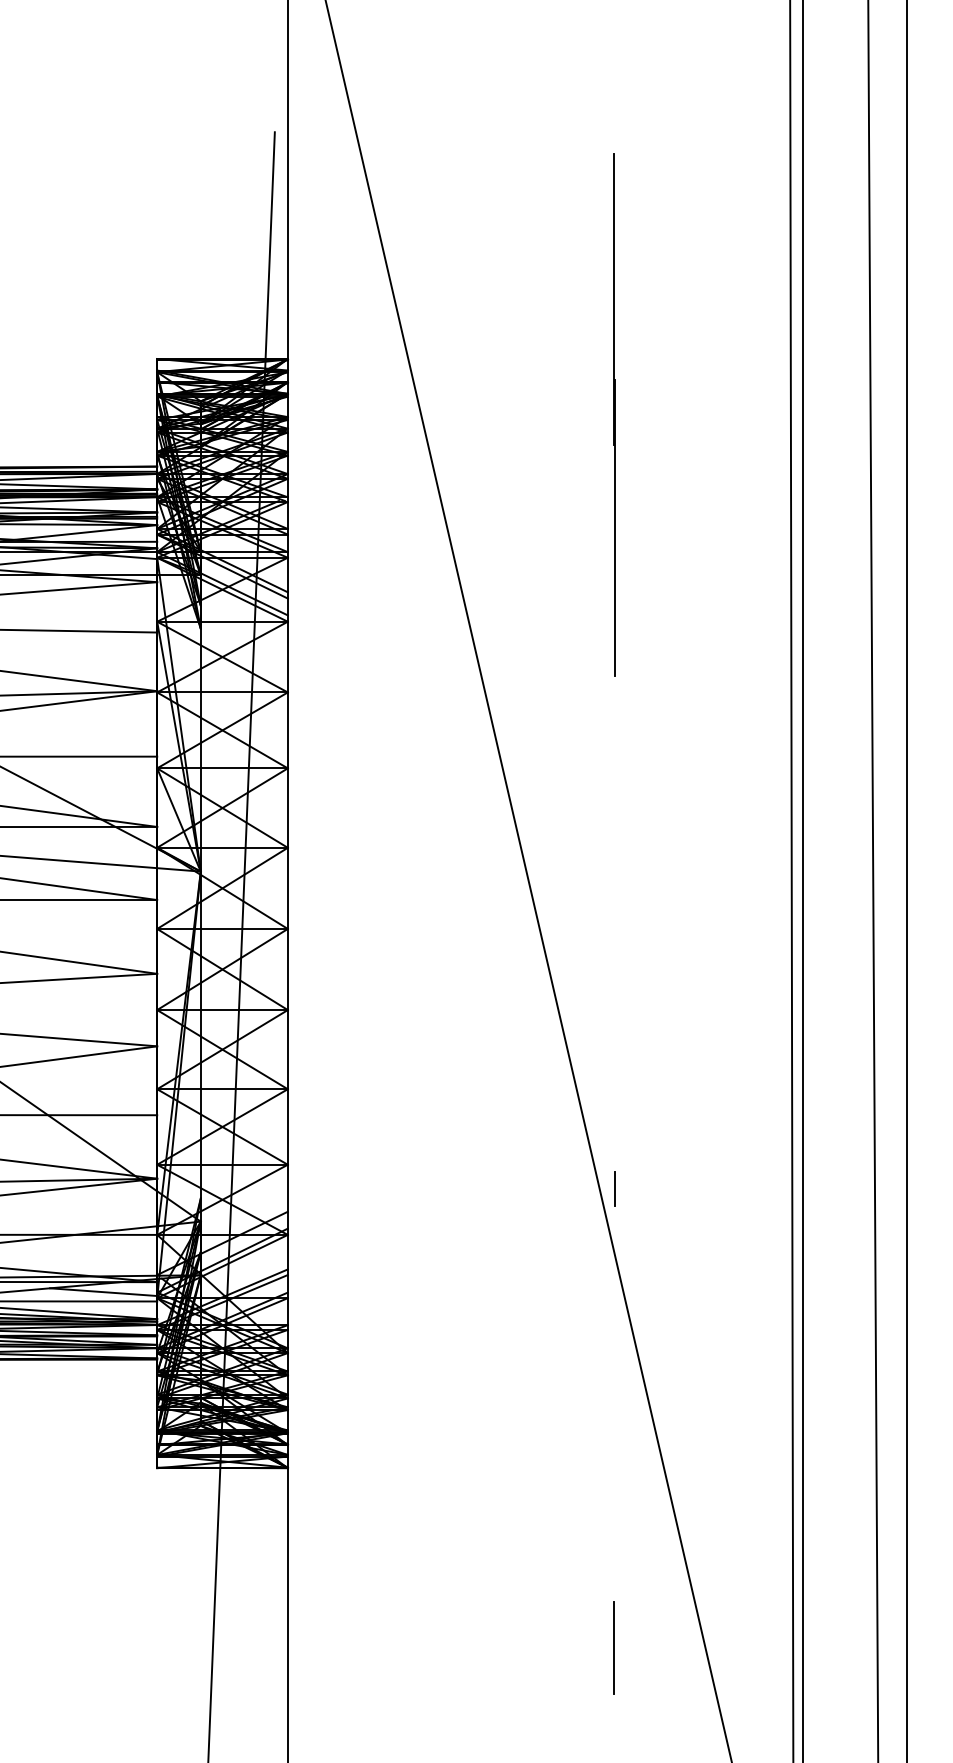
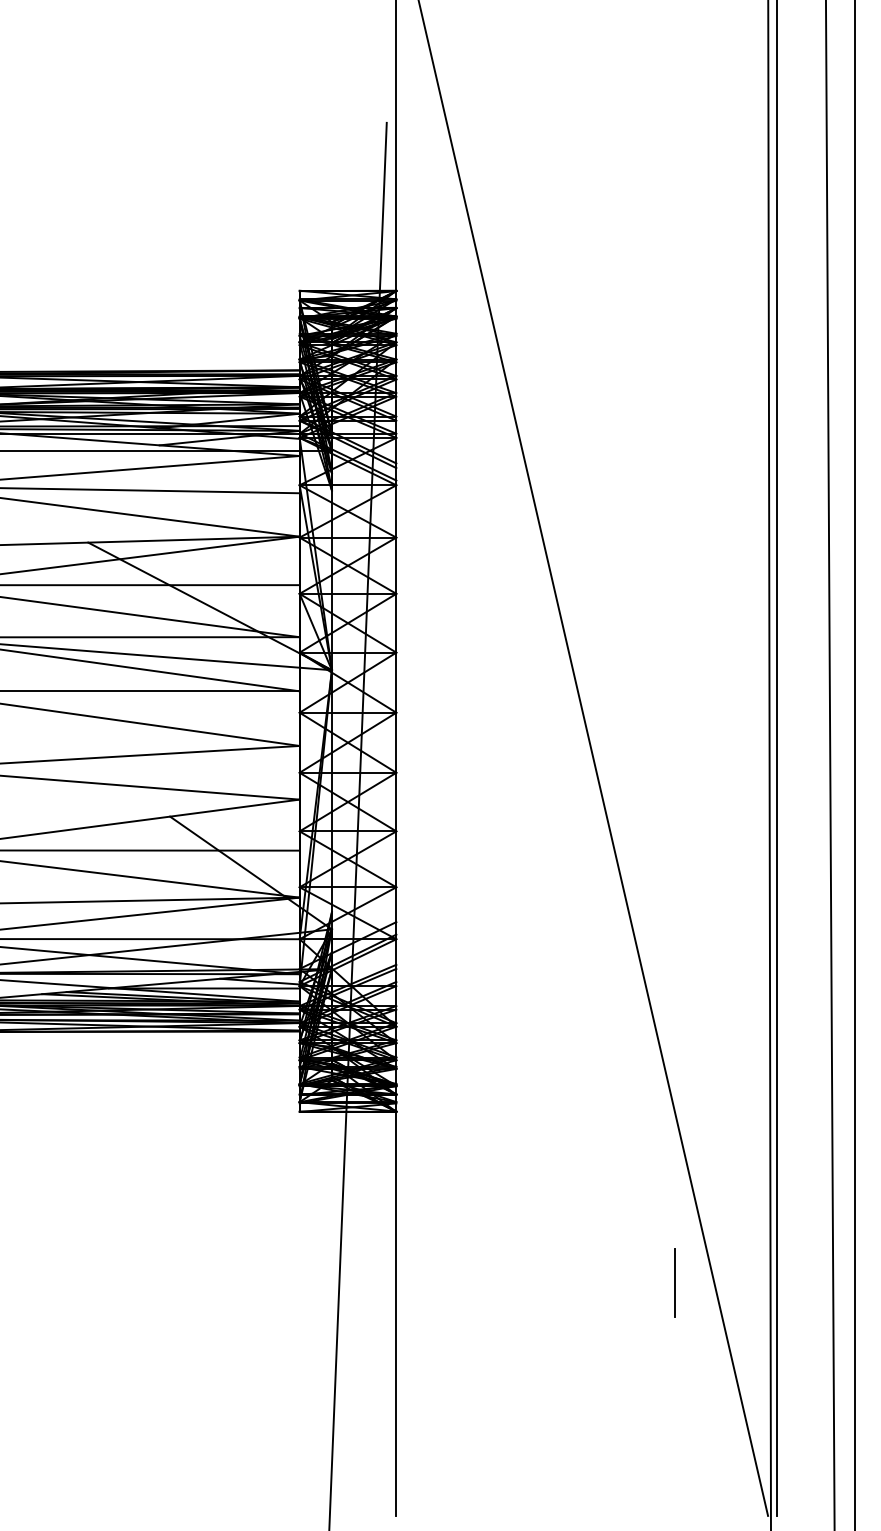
line: (613, 414) -> (637, 331), removed
line: (614, 1187) -> (638, 904), removed
line: (613, 1647) -> (674, 1282), moved

